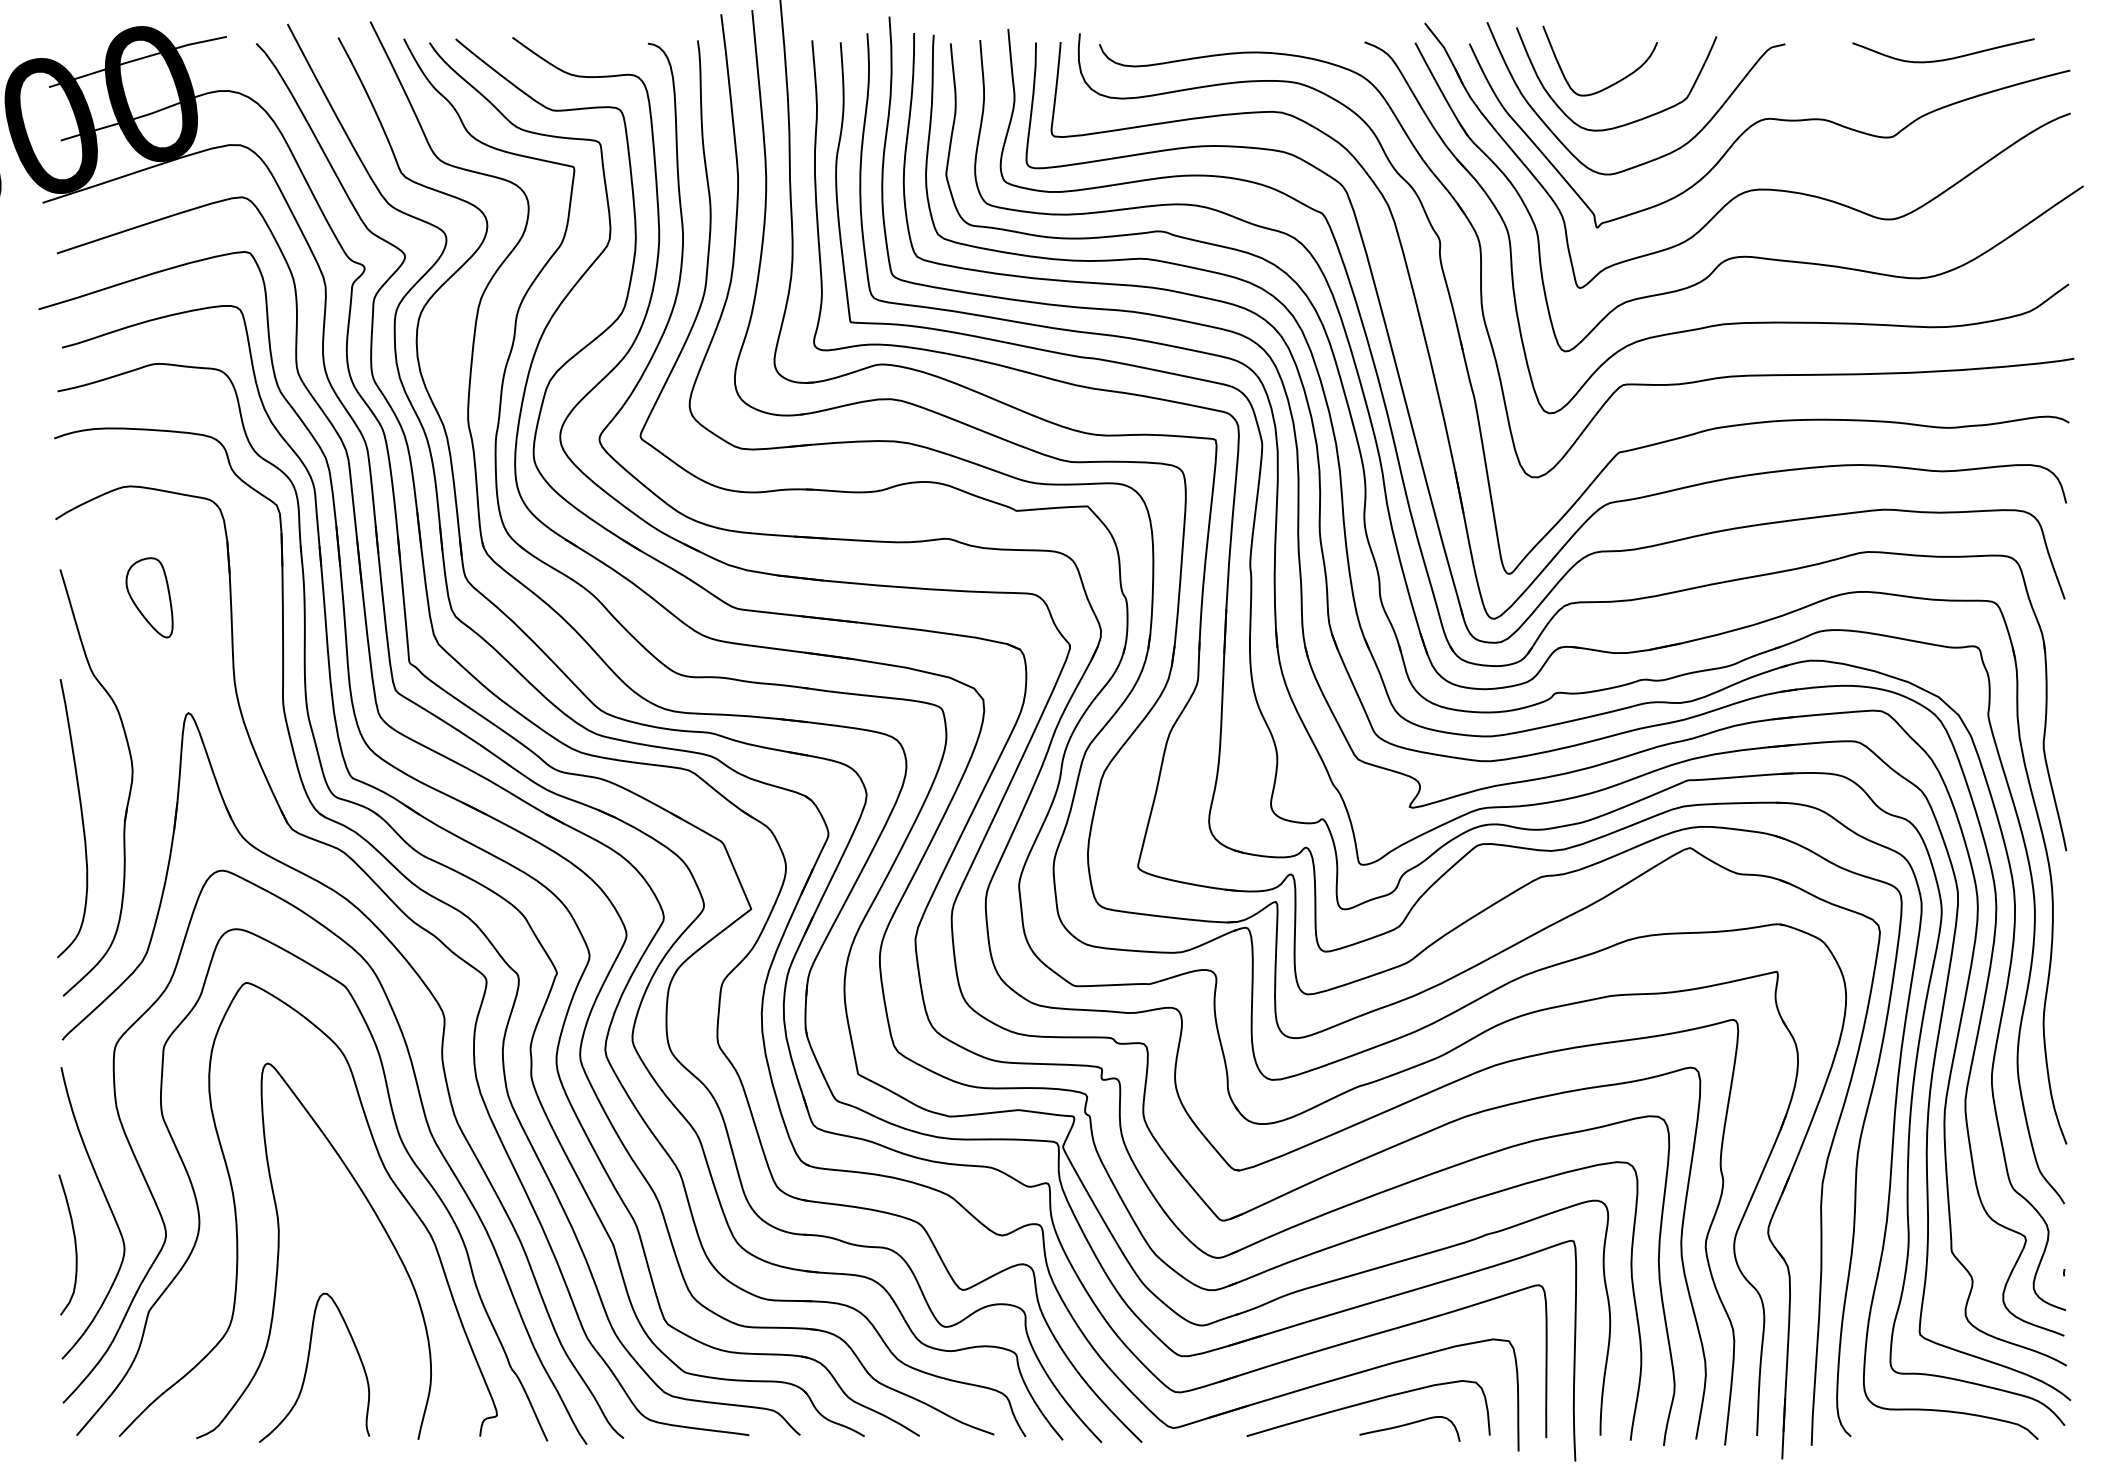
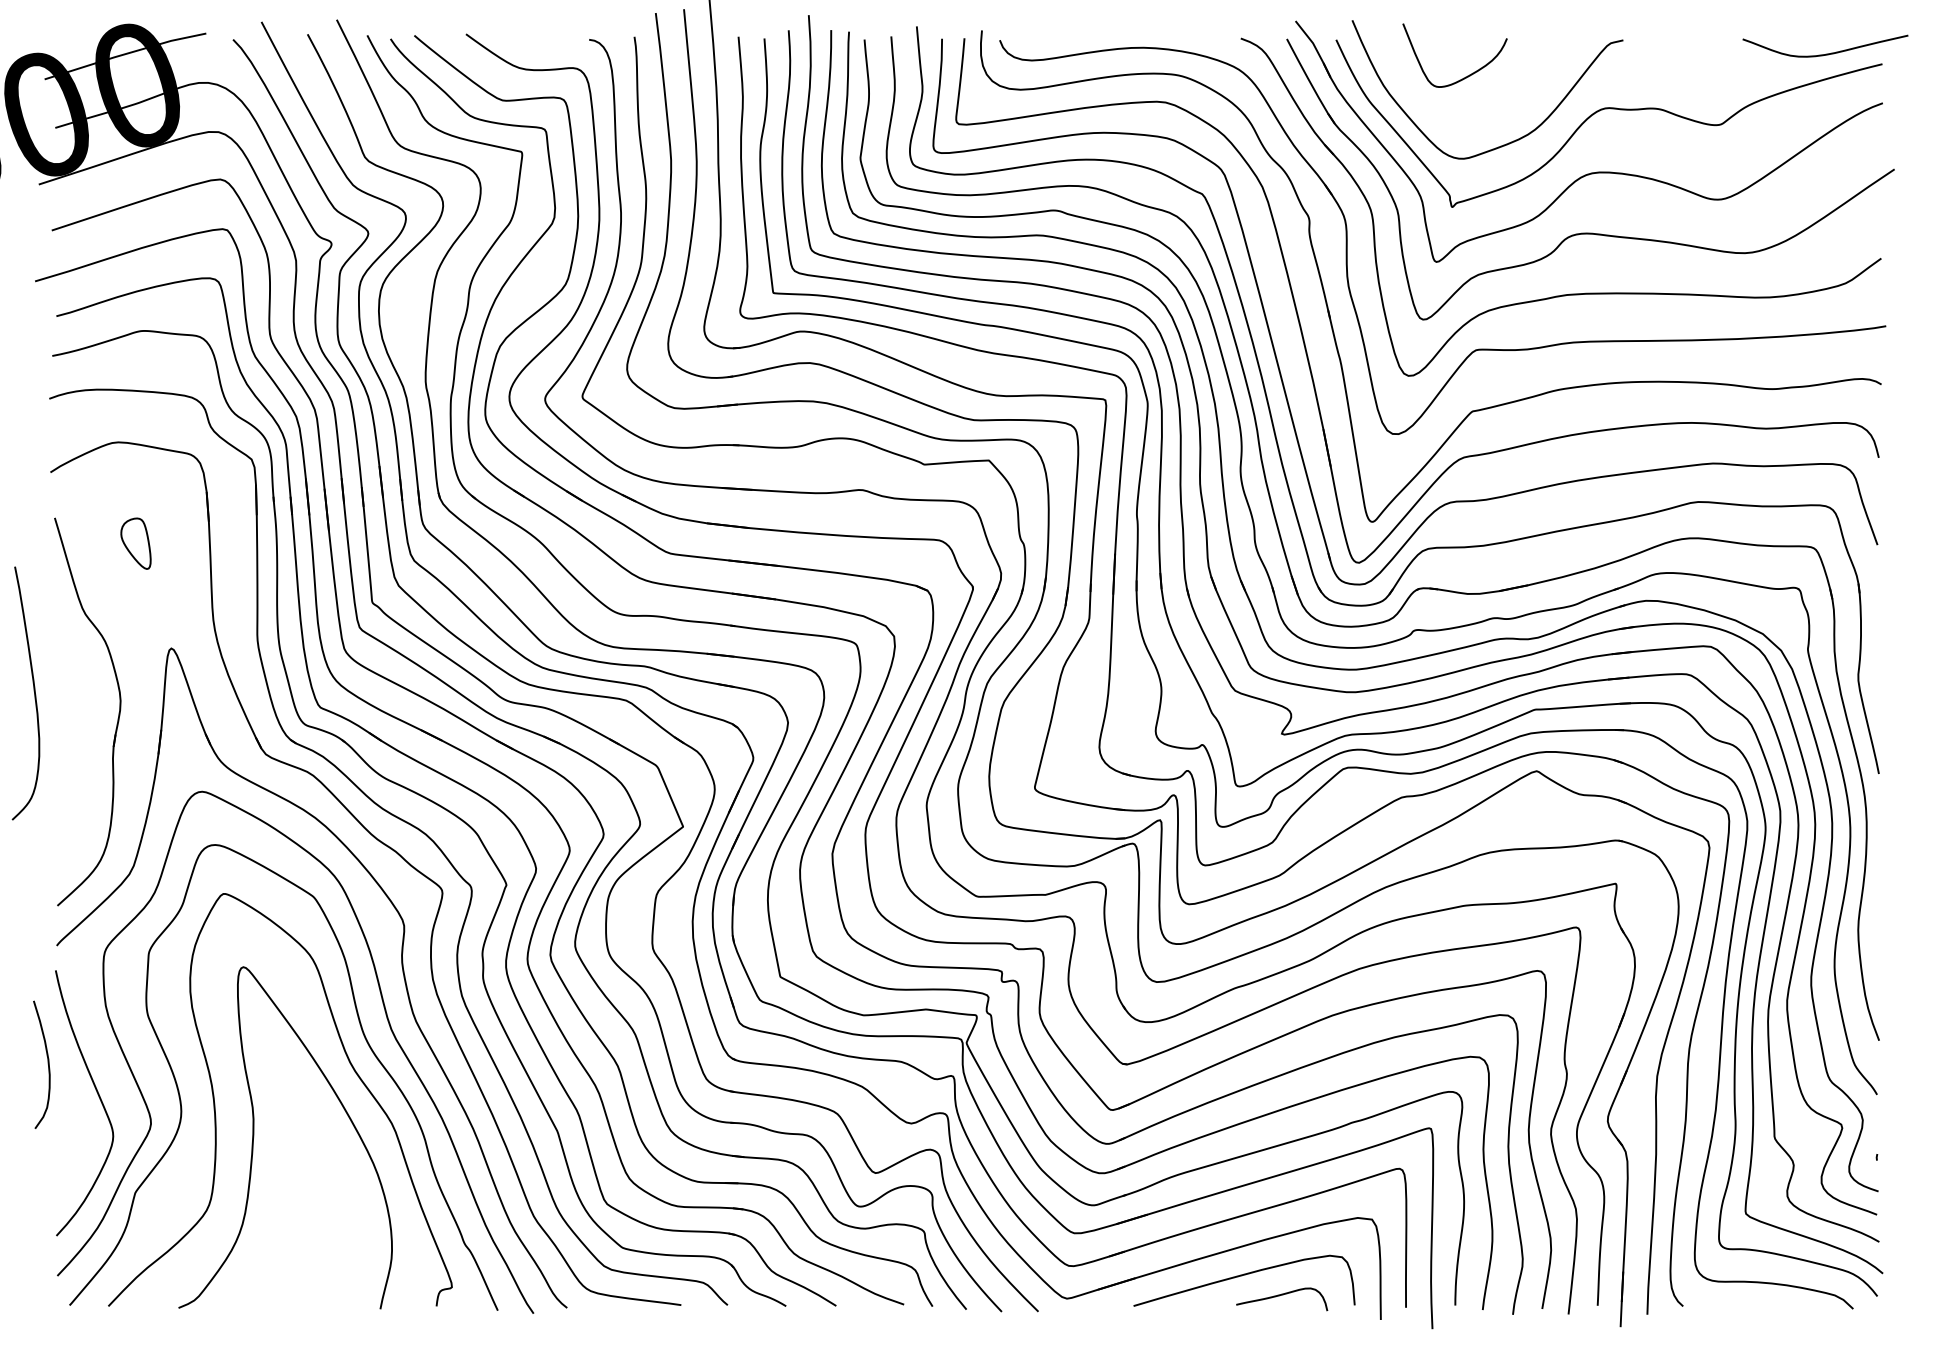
curve: (1946, 58) -> (1828, 53), moved
curve: (1631, 121) -> (1483, 110), removed
part: (149, 597) -> (135, 543), size x0.7
curve: (81, 818) -> (34, 693), moved
curve: (74, 1244) -> (47, 1064), moved
curve: (308, 1364) -> (280, 1240), removed

